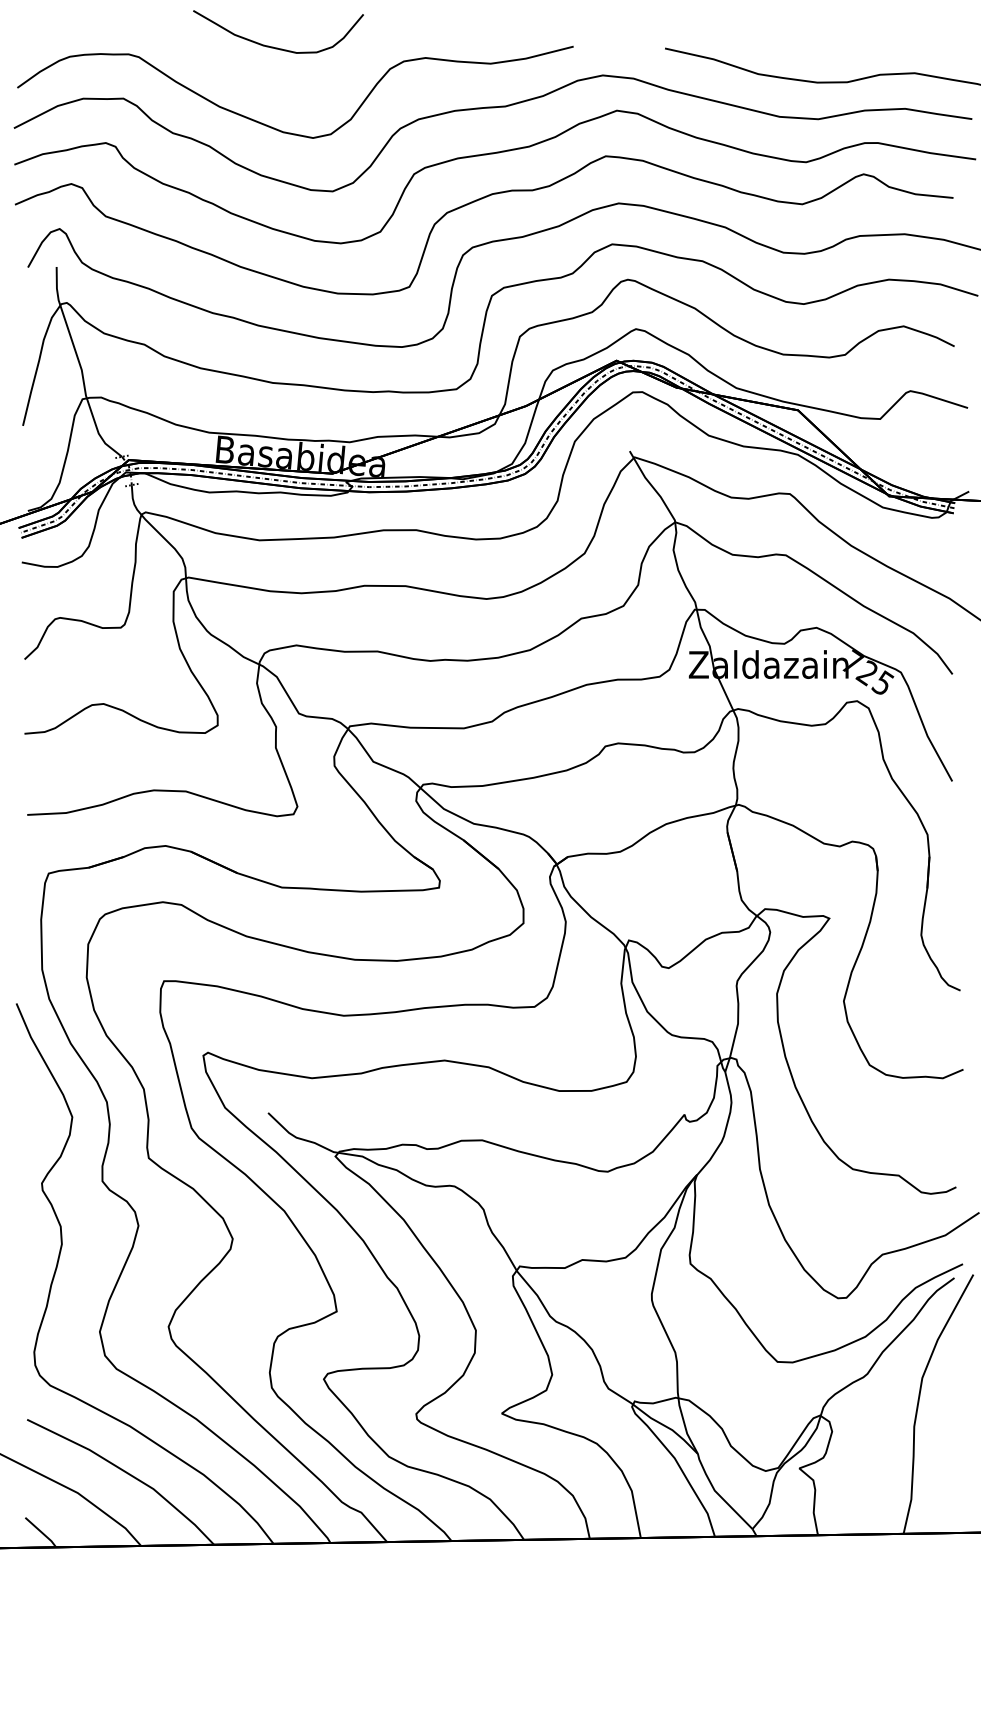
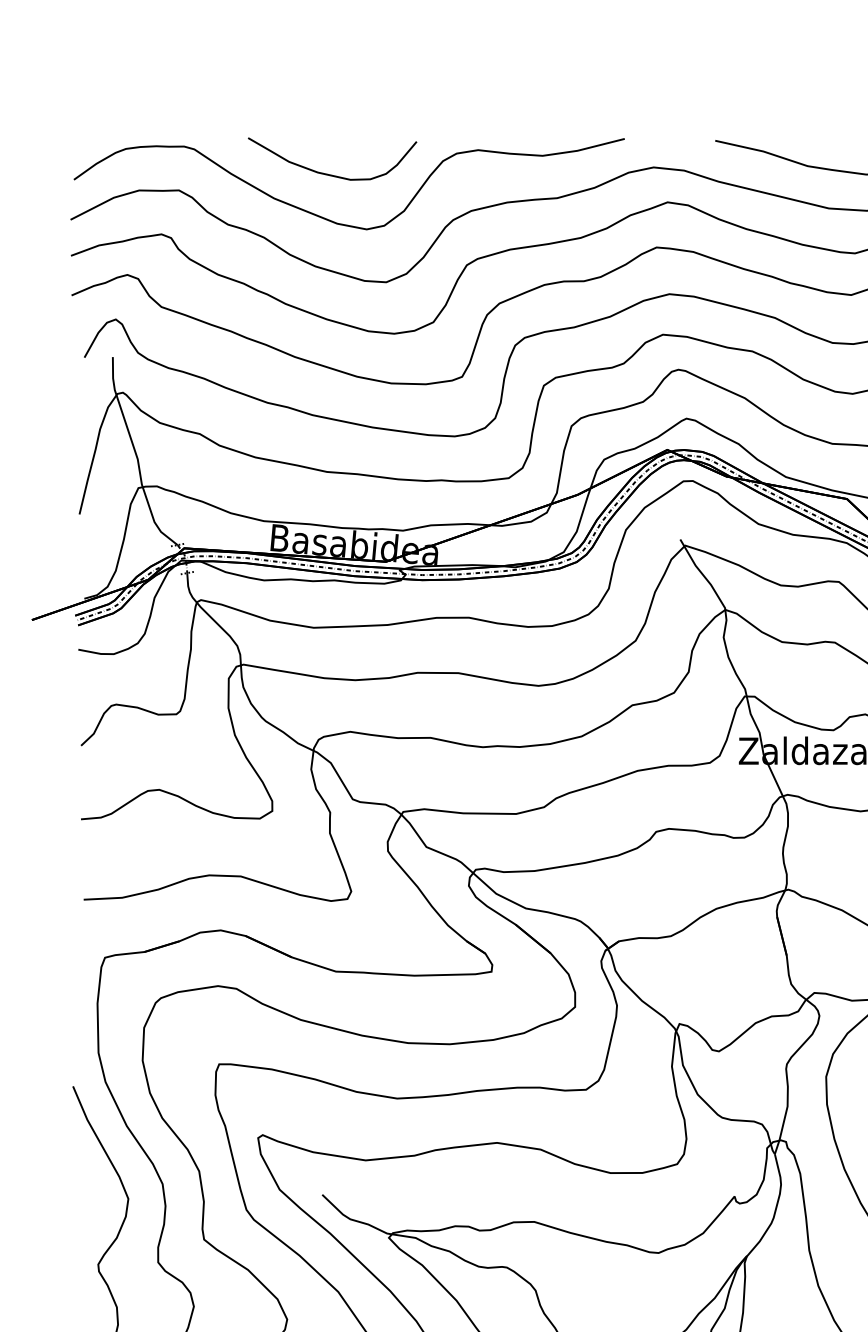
curve: (273, 46) -> (327, 173), moved

